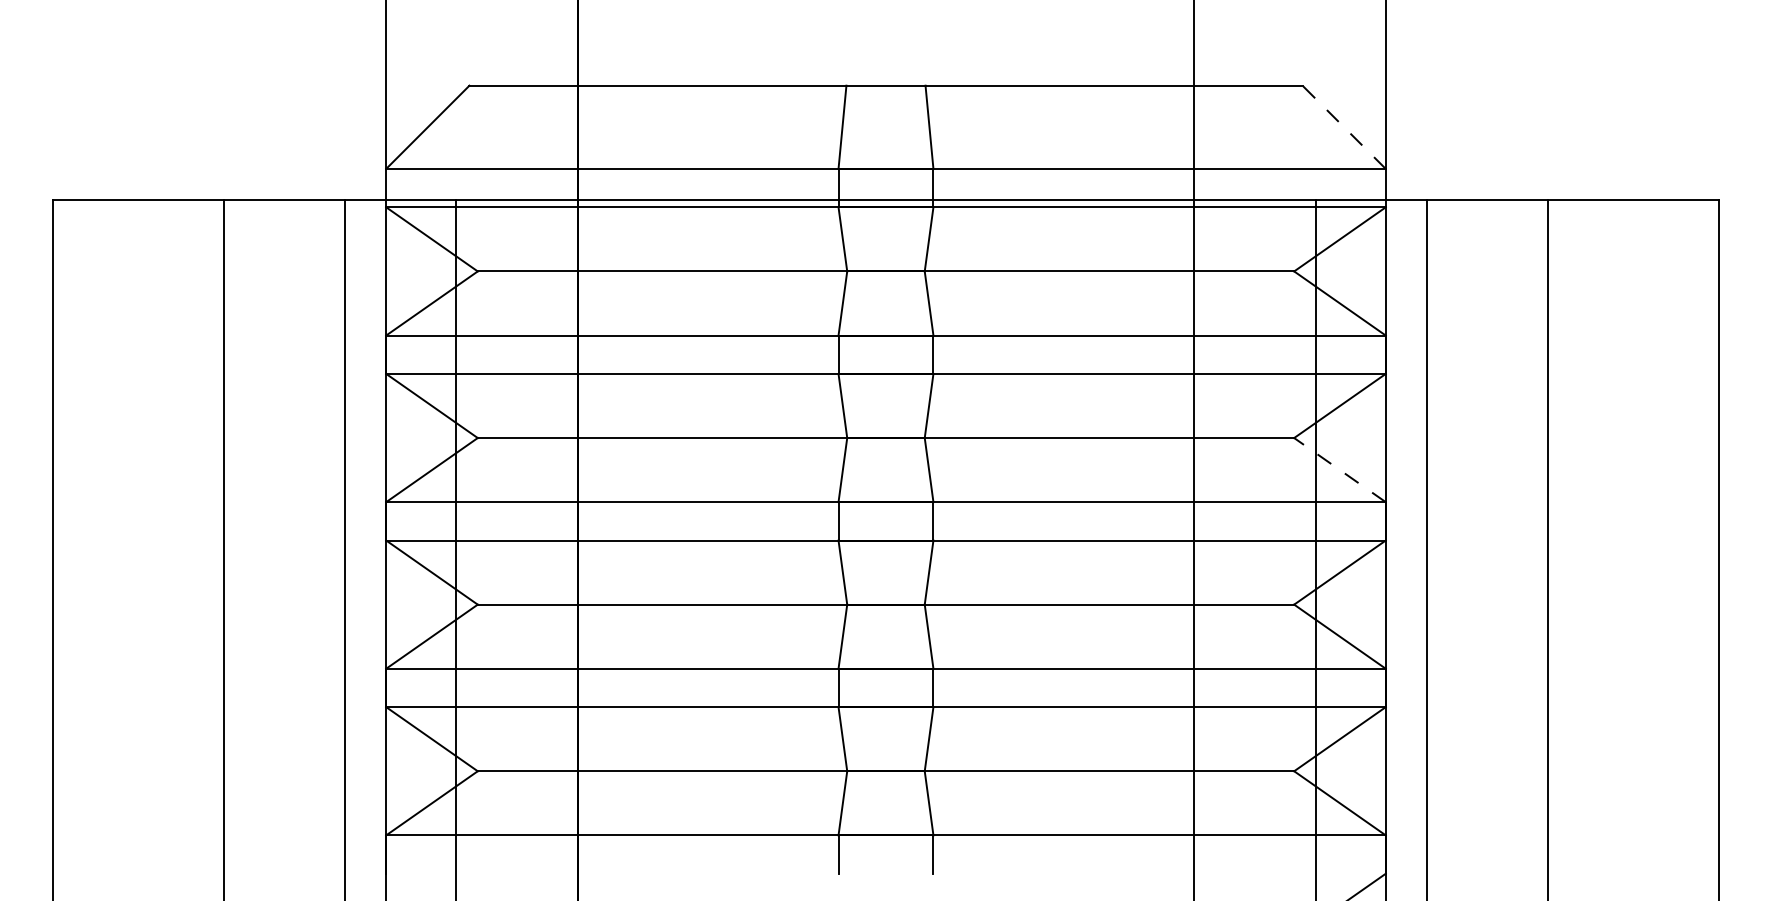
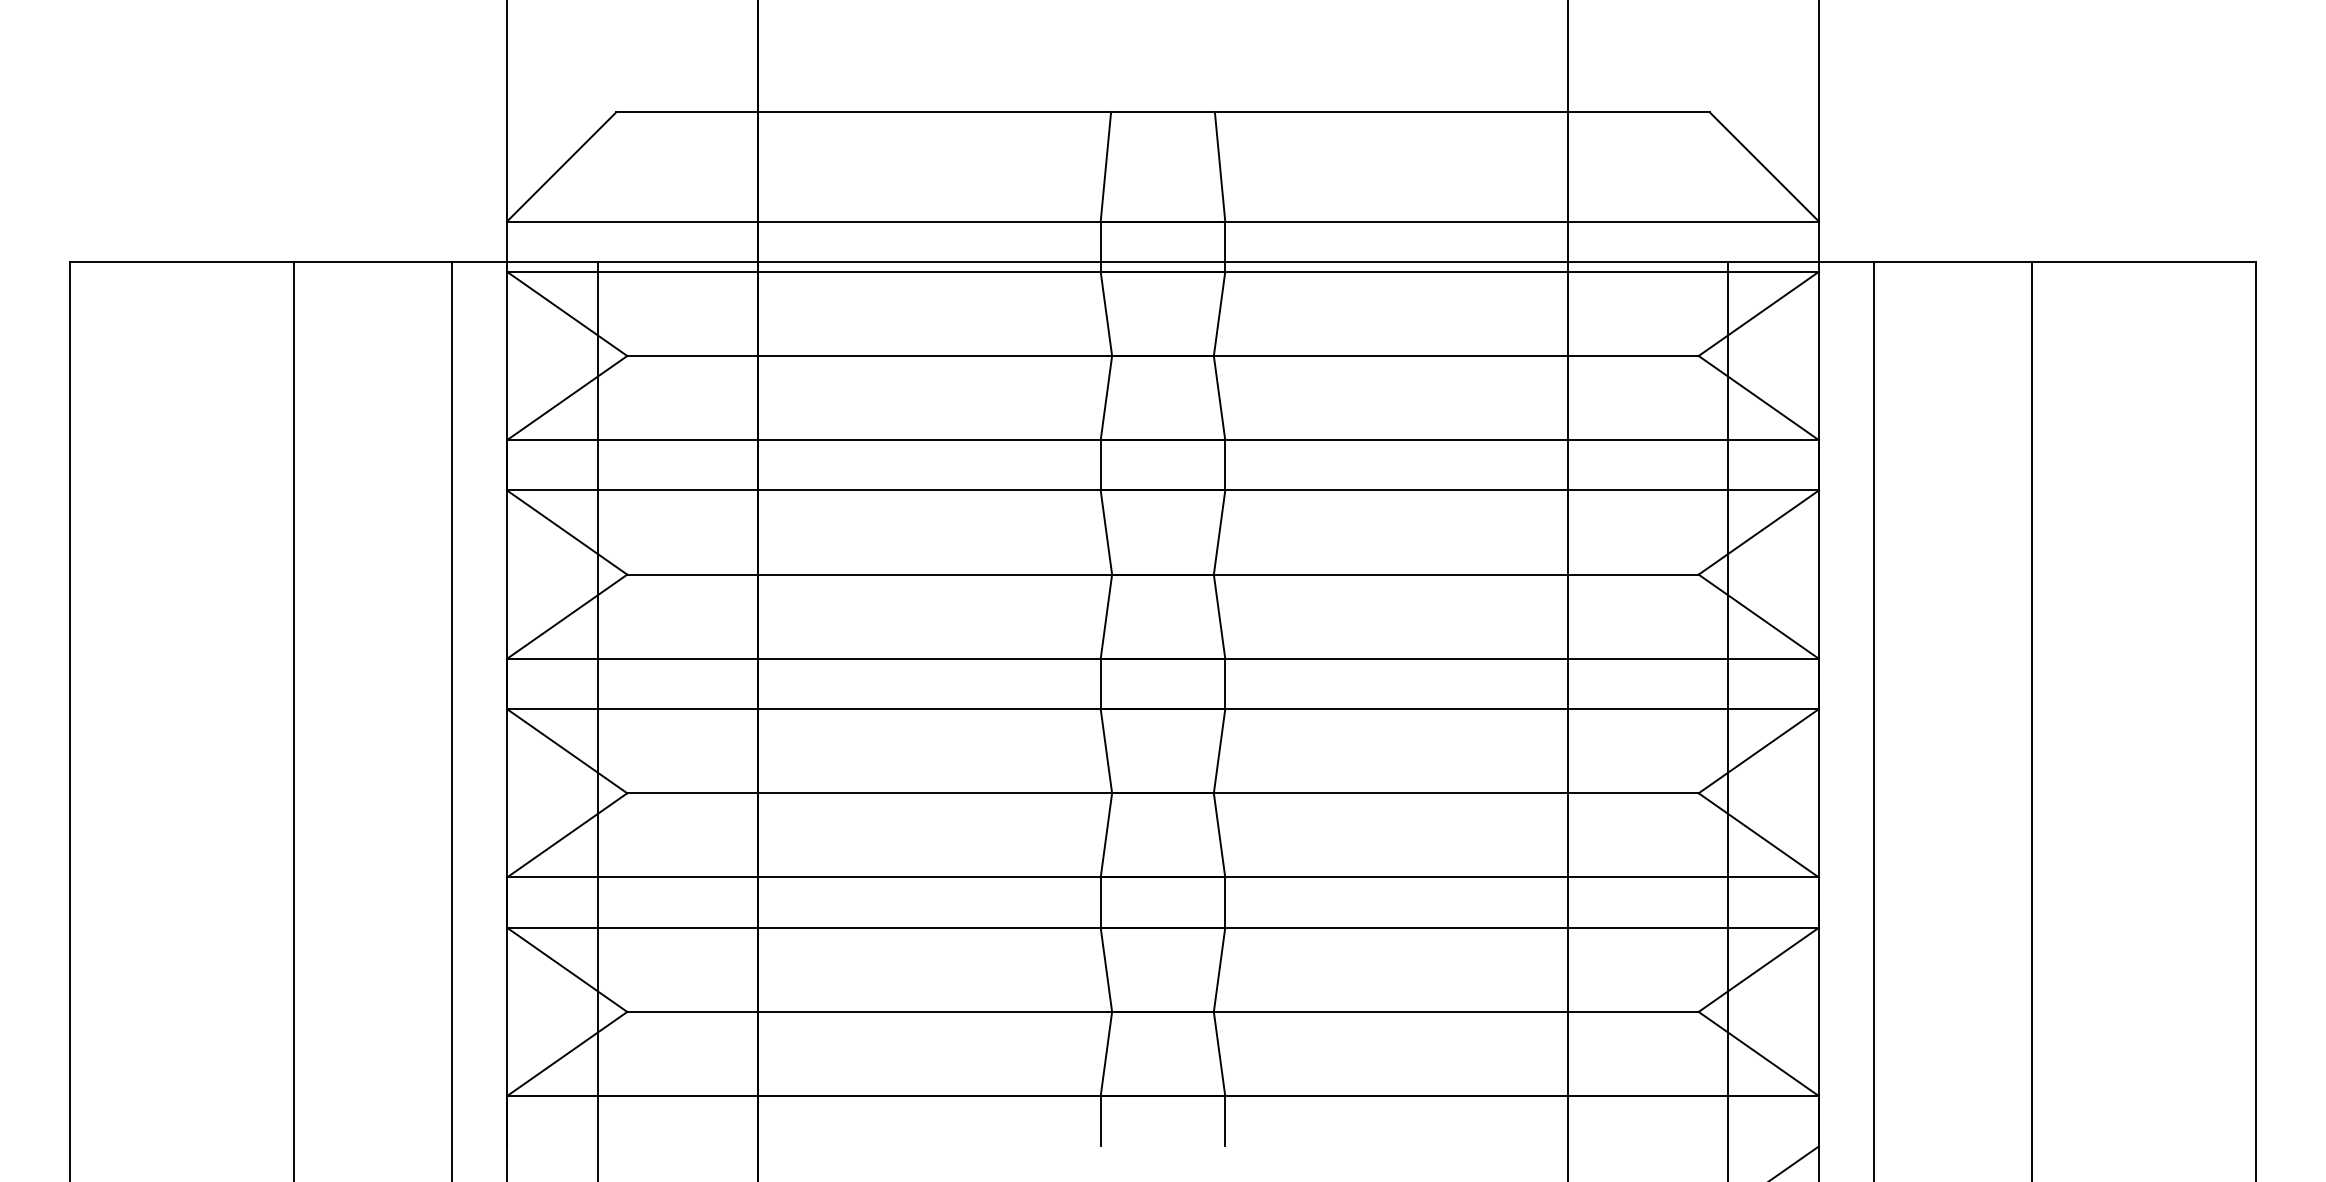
line: (1343, 127) -> (1763, 166), dashed -> solid
line: (1339, 469) -> (1758, 616), dashed -> solid

